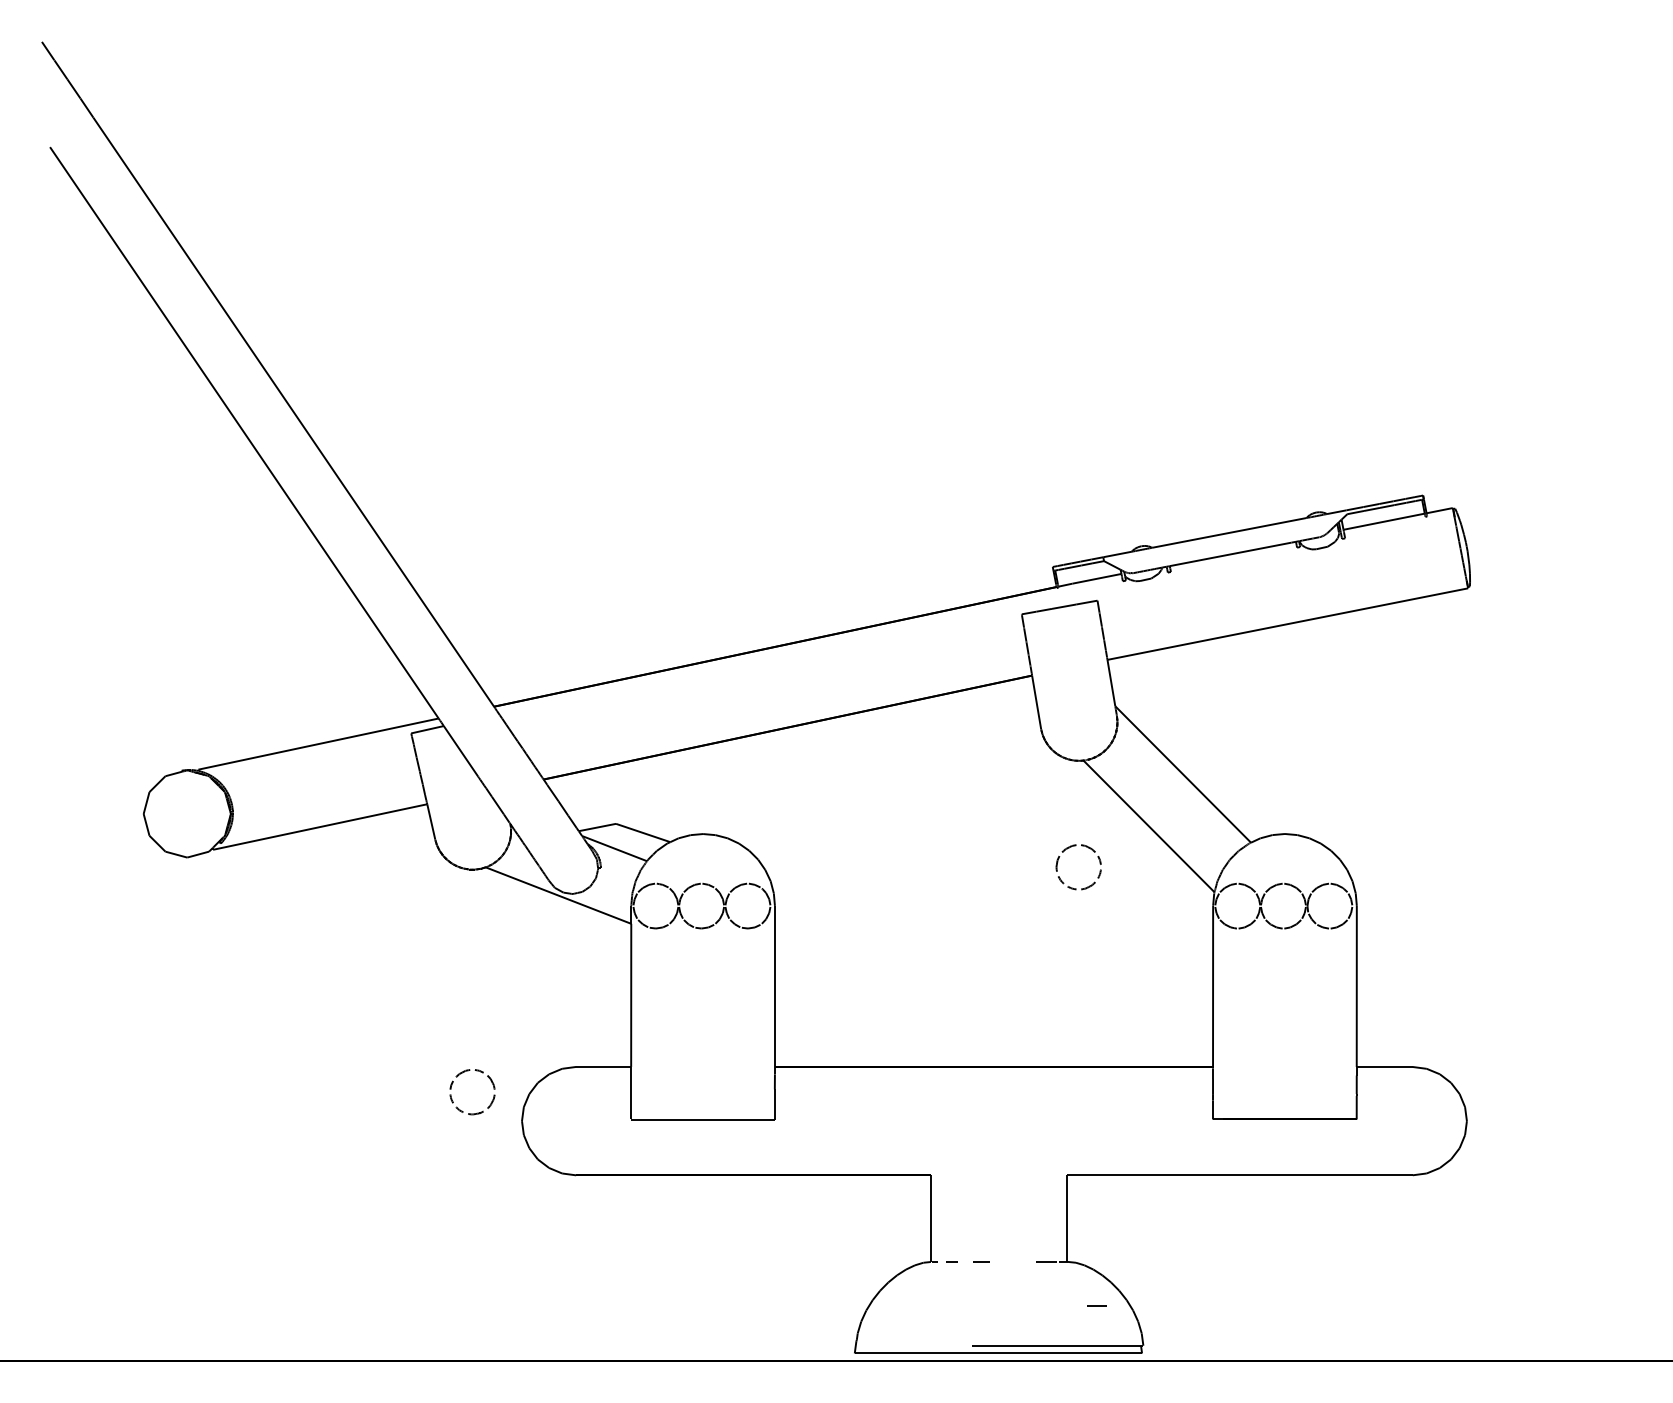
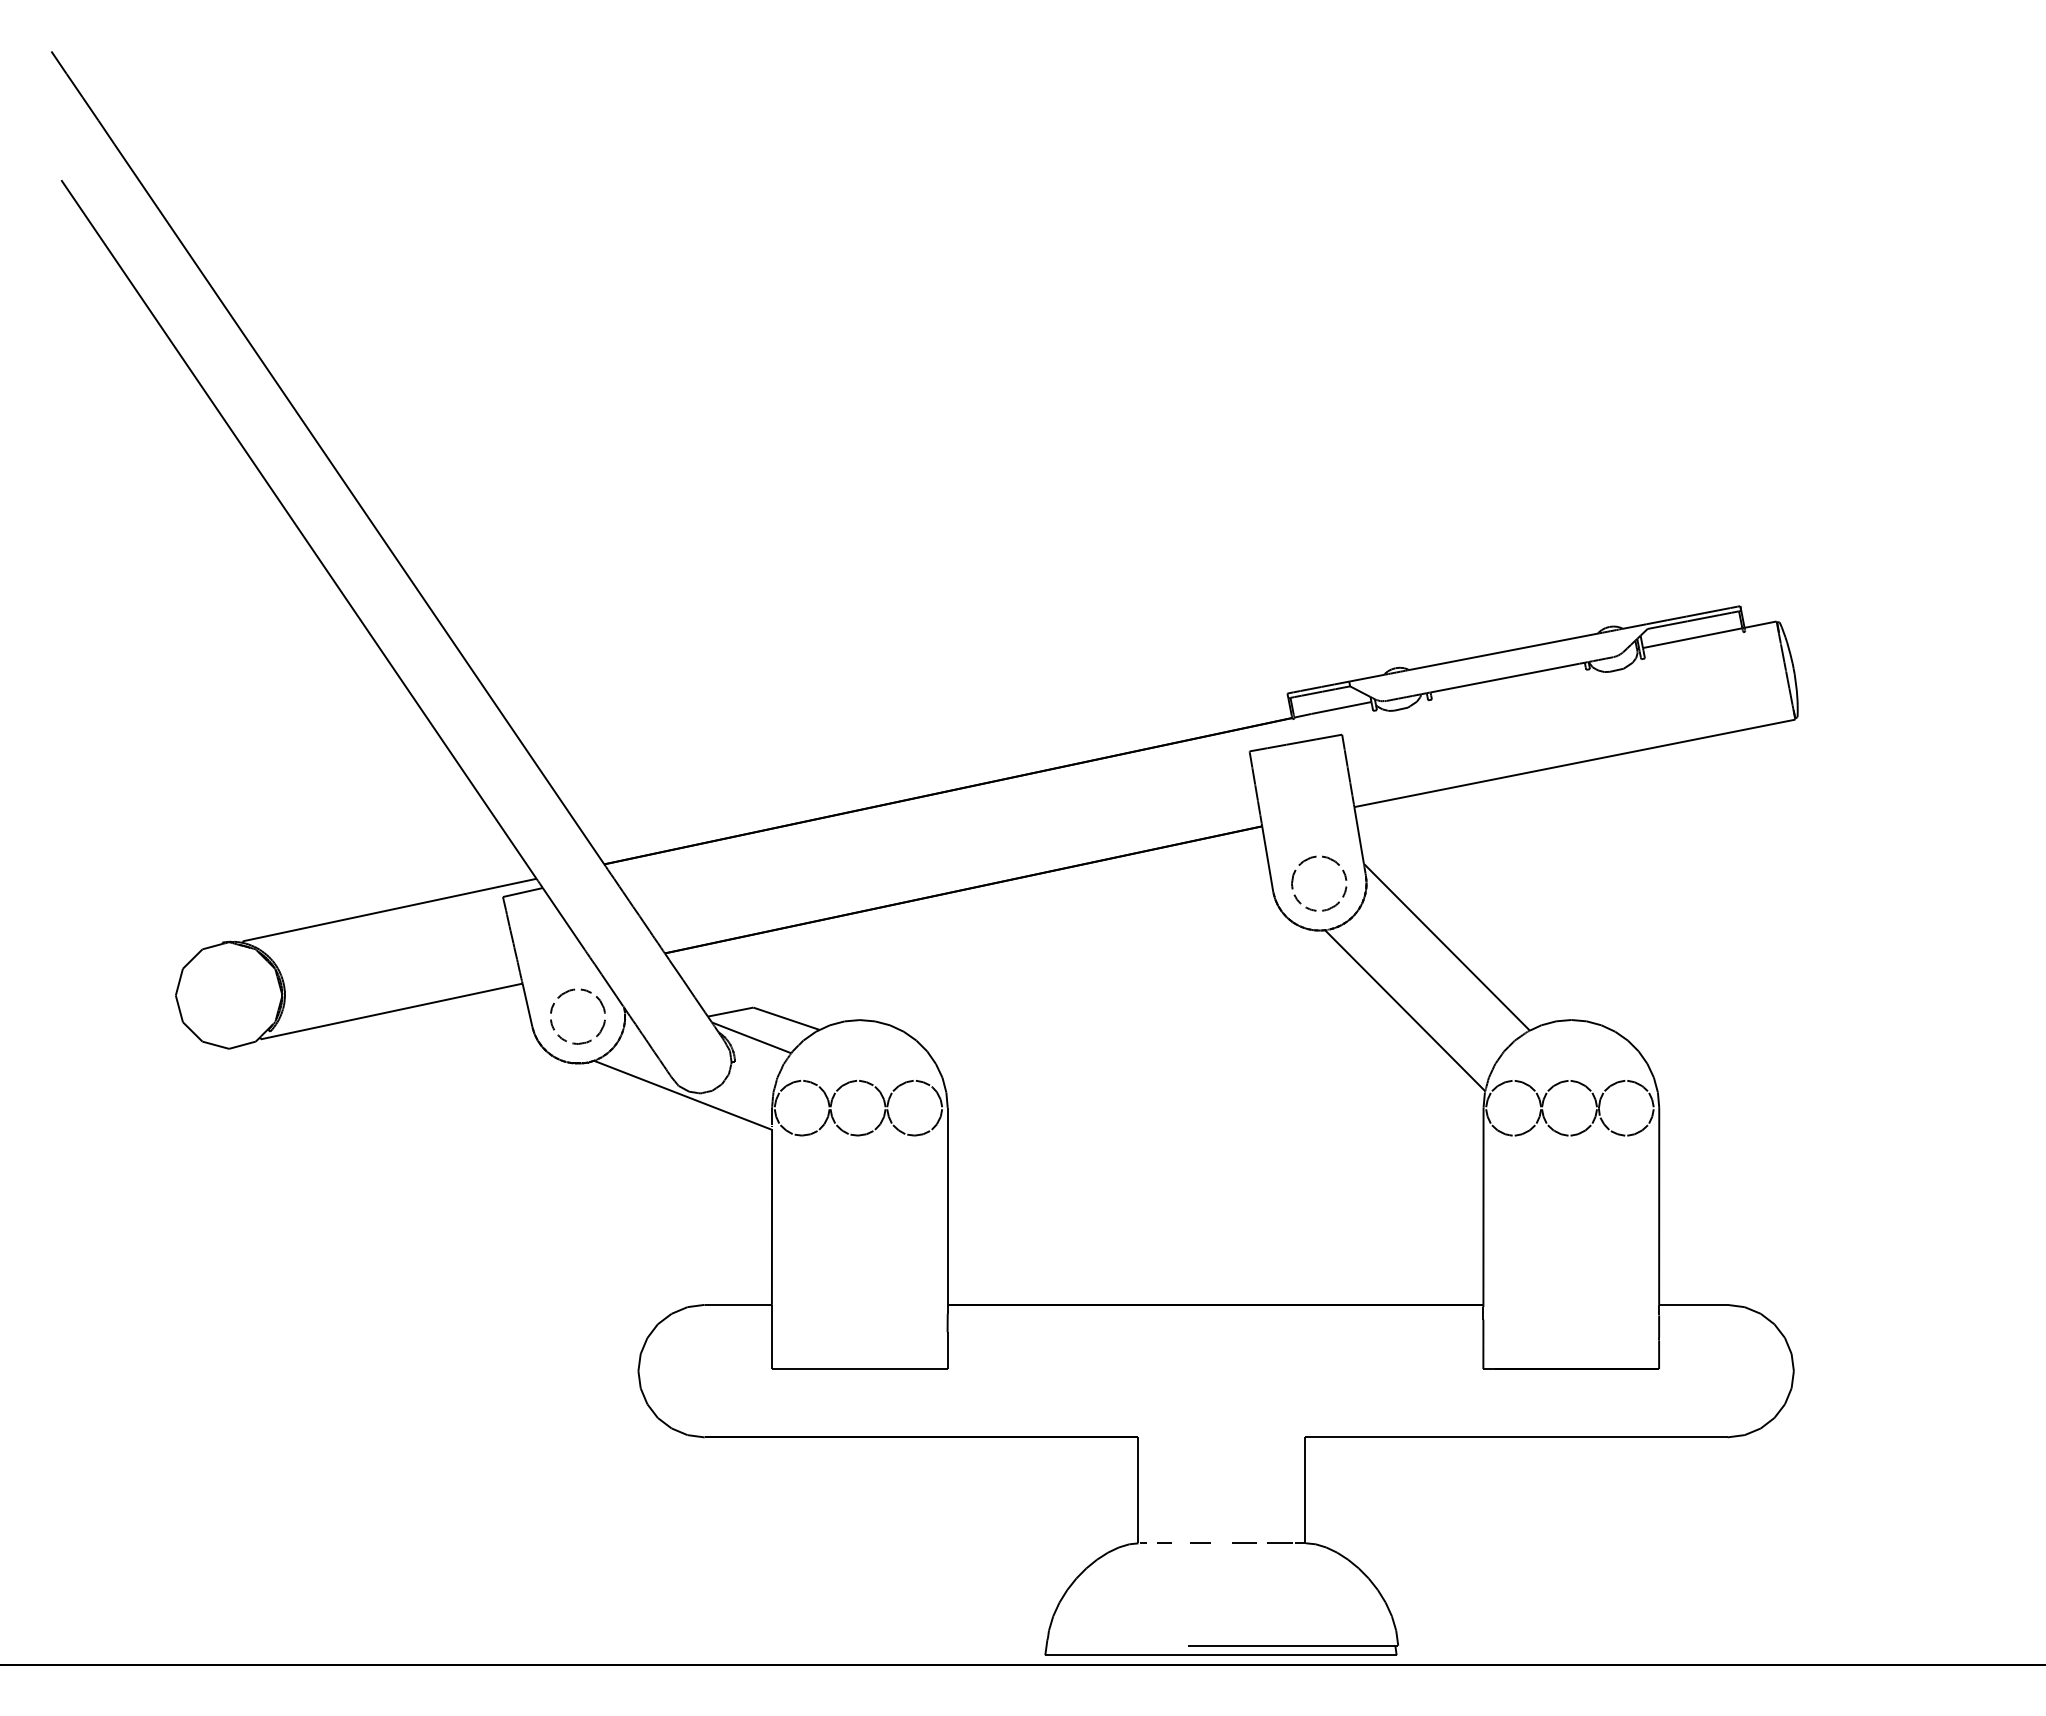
part: (1087, 848) -> (1330, 860), moved
part: (457, 1077) -> (559, 998), moved
line: (1096, 1305) -> (1244, 1542), moved

